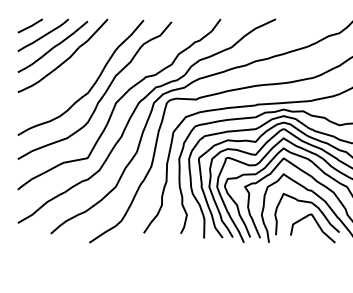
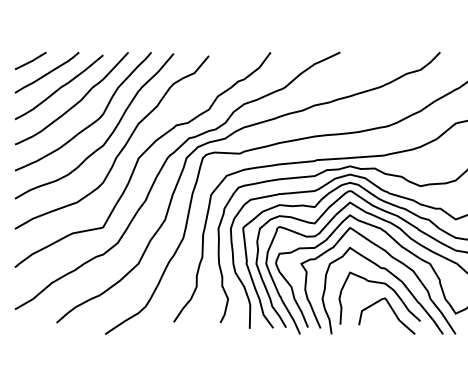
curve: (80, 74) -> (93, 121), added

